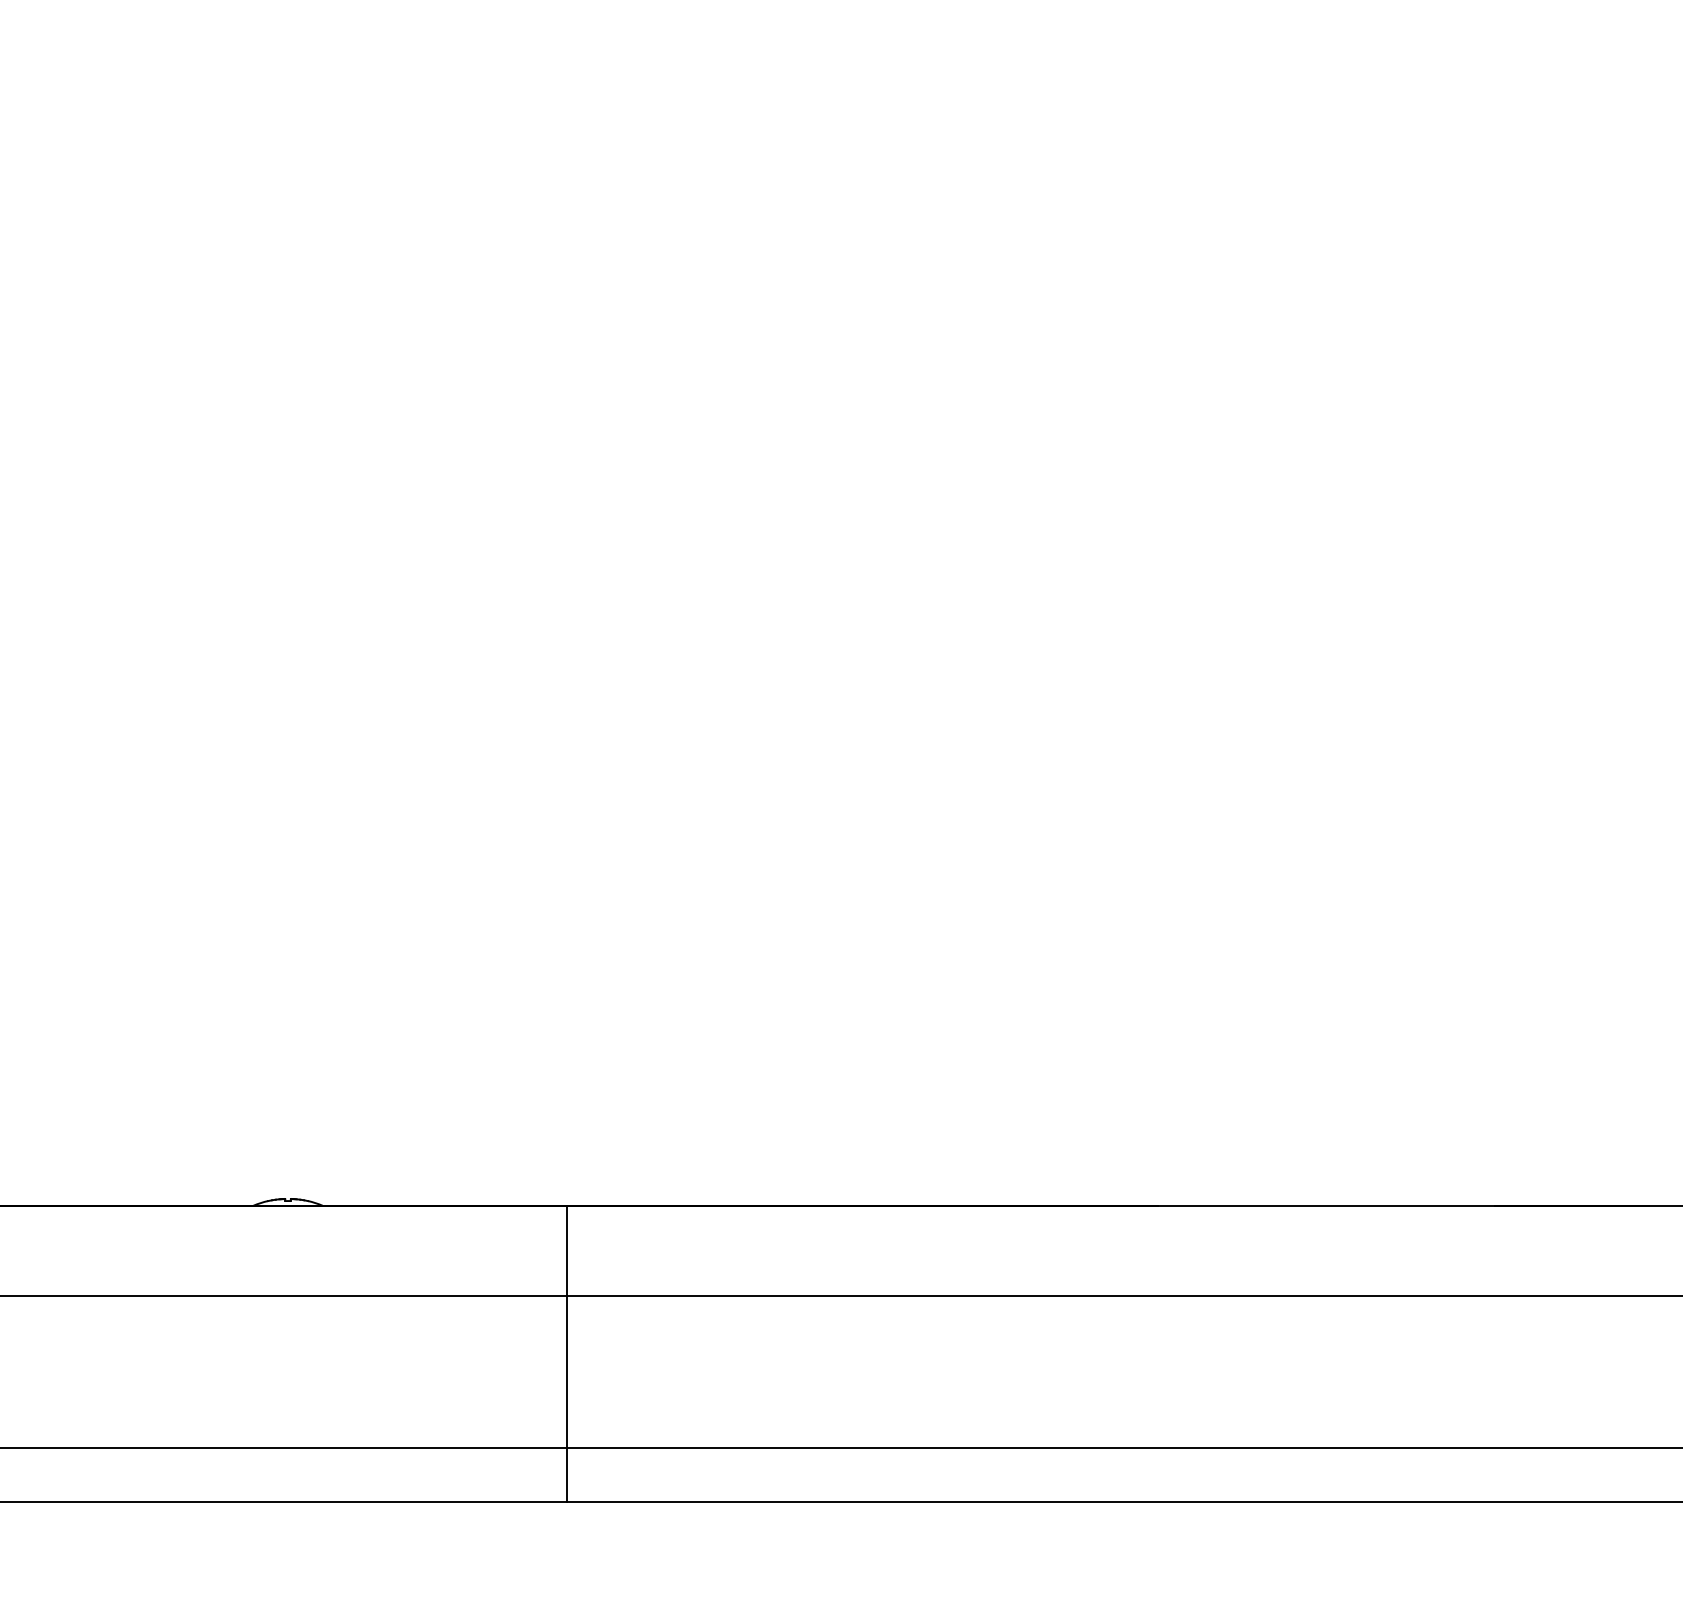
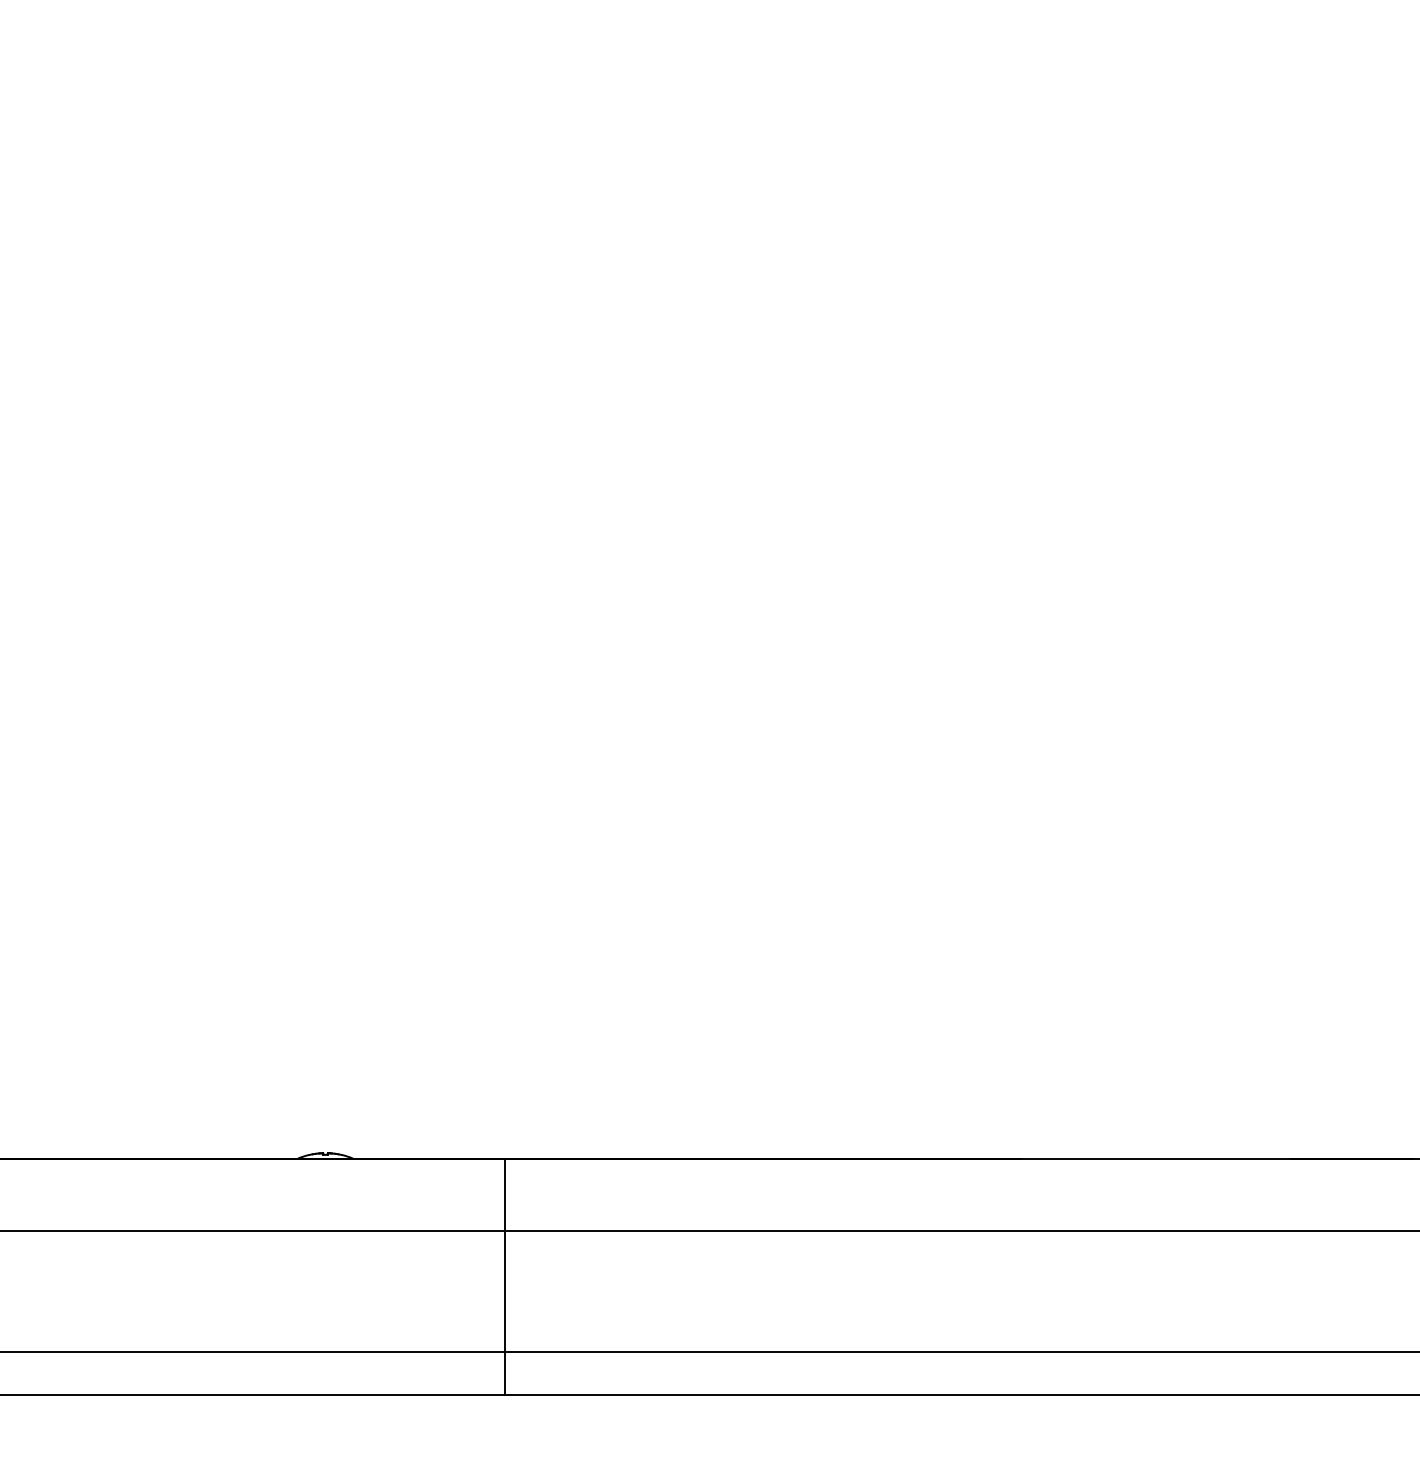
line: (566, 1353) -> (504, 1276), moved

